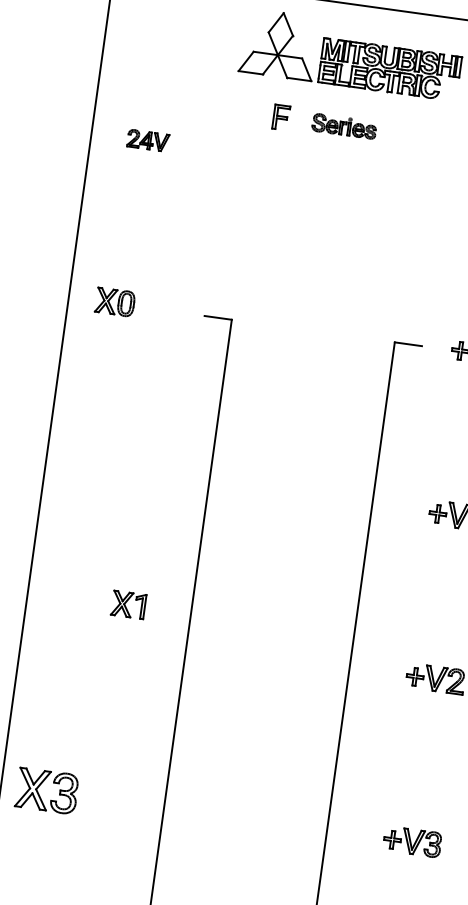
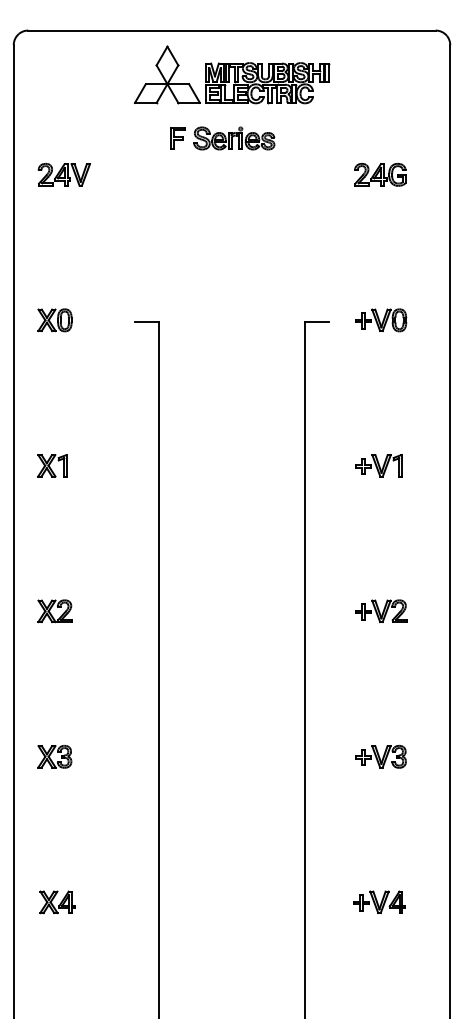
part: (344, 126) -> (234, 138), size x1.43
part: (147, 140) -> (63, 174), size x1.43
part: (128, 604) -> (52, 465), moved
part: (69, 628) -> (54, 611), added
part: (46, 790) -> (54, 756), size x0.62

